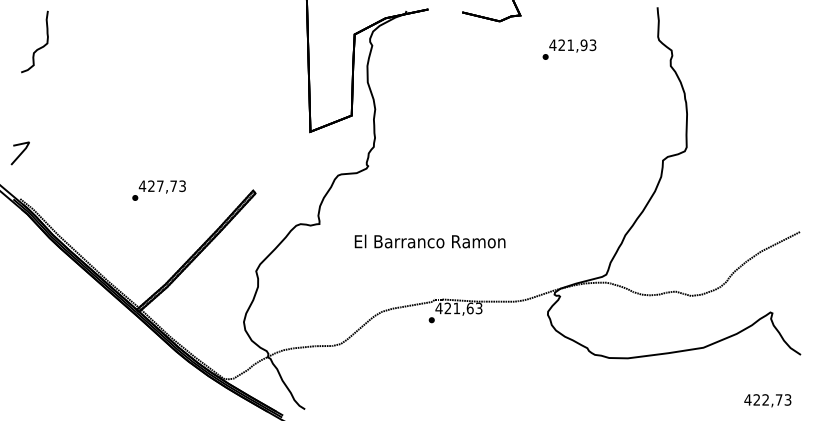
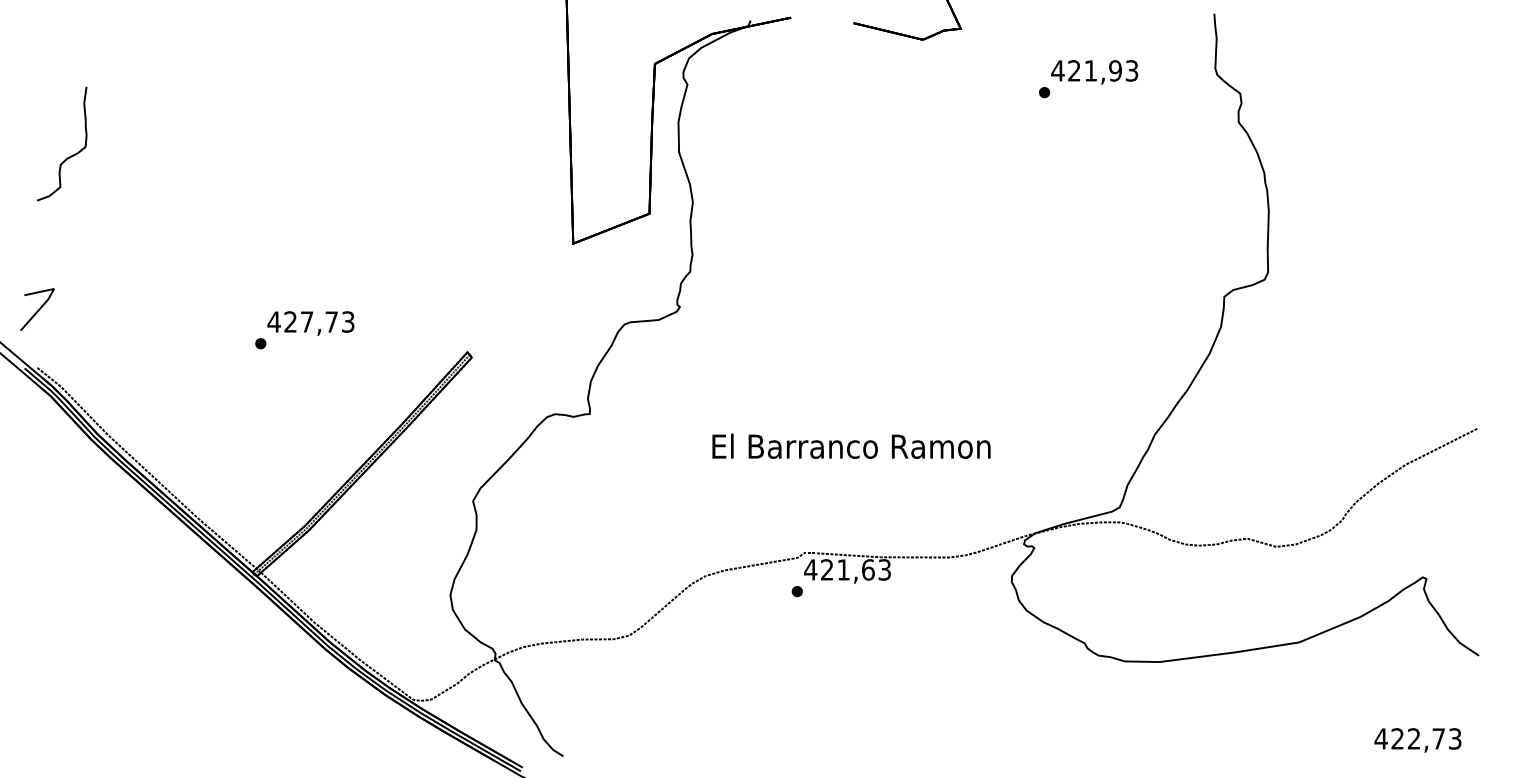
curve: (37, 48) -> (67, 156), moved
text: (569, 49) -> (1088, 78), moved
line: (20, 153) -> (37, 309), moved
text: (158, 190) -> (303, 329), moved
text: (429, 241) -> (850, 446), moved

